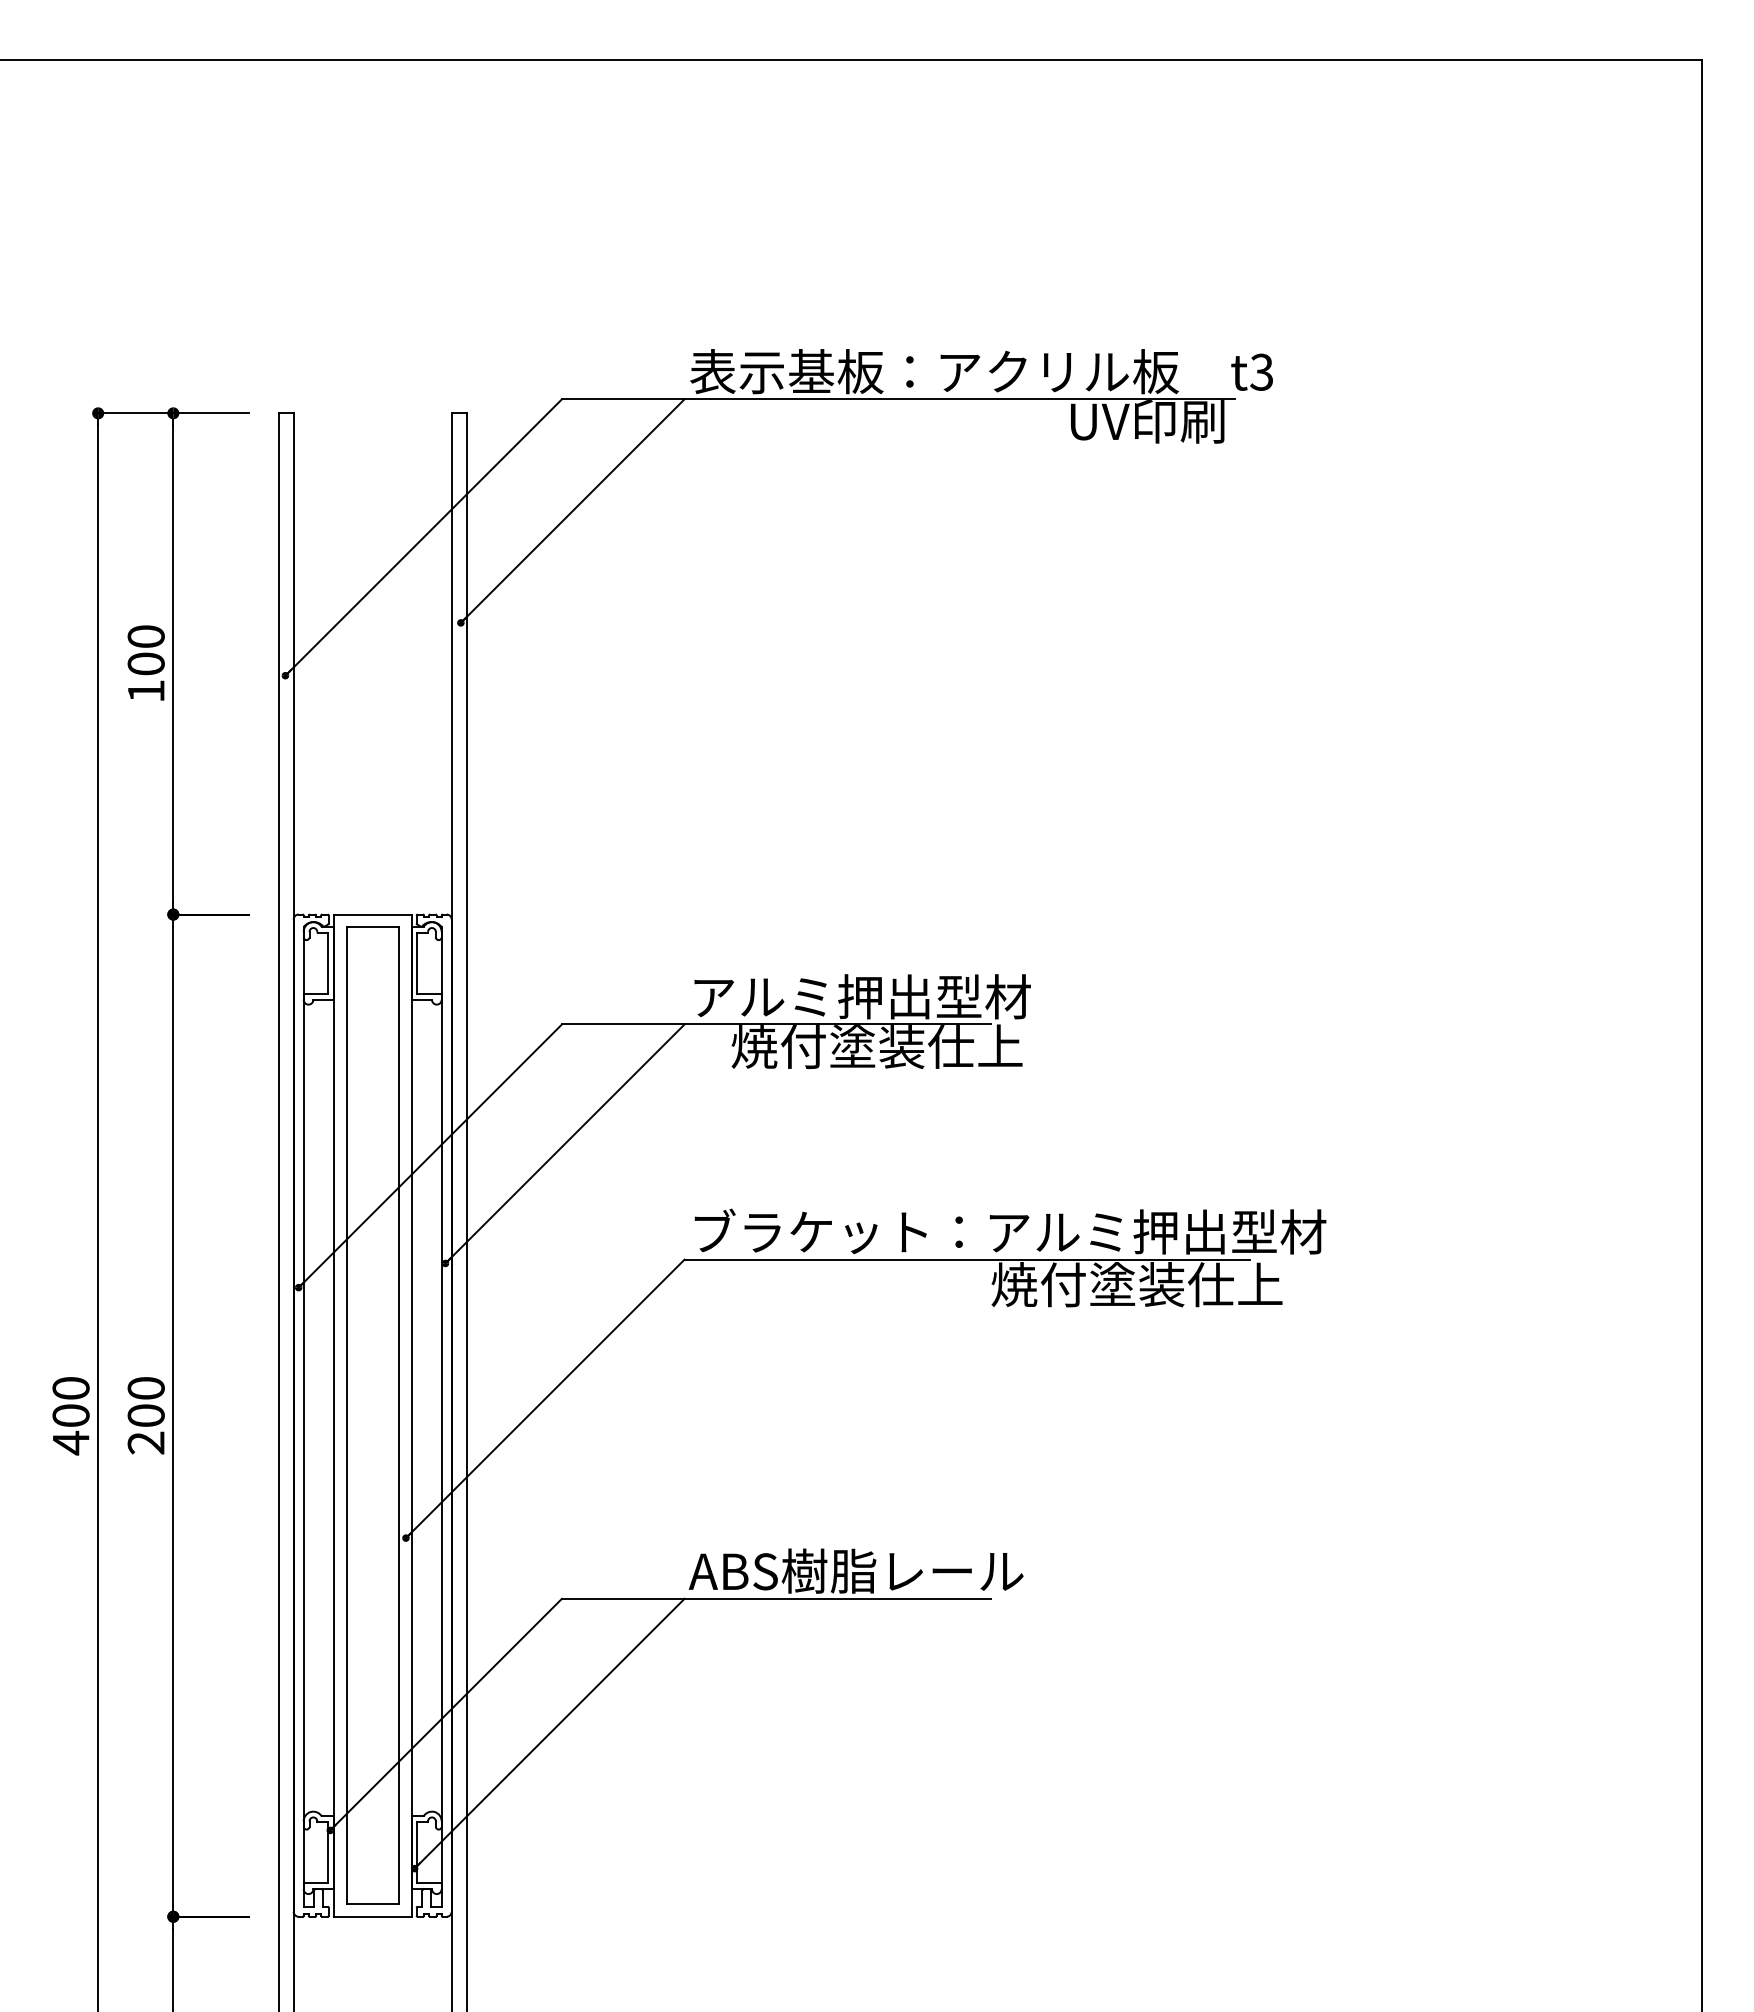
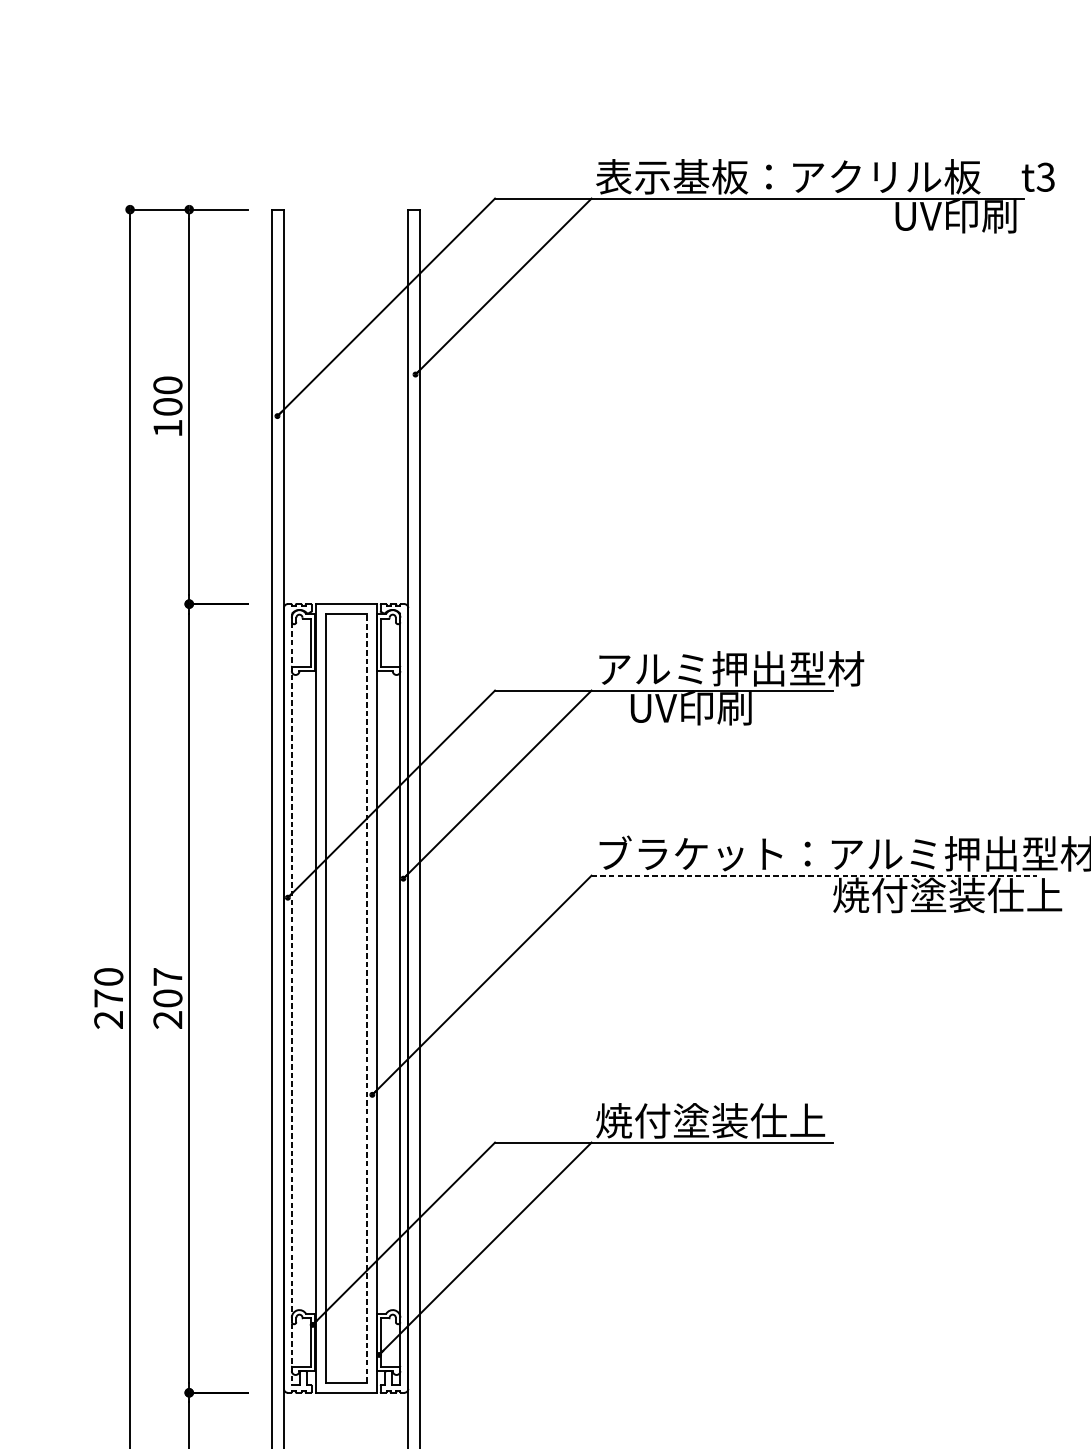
text: (876, 1046) -> (742, 707), 焼付塗装仕上 -> UV印刷
line: (967, 1259) -> (814, 875), solid -> dashed
text: (145, 1388) -> (167, 977), 200 -> 207
line: (398, 1415) -> (366, 998), solid -> dashed
line: (303, 1416) -> (291, 999), solid -> dashed
text: (70, 1429) -> (108, 1009), 400 -> 270
text: (855, 1570) -> (726, 1120), ABS樹脂レール -> 焼付塗装仕上

